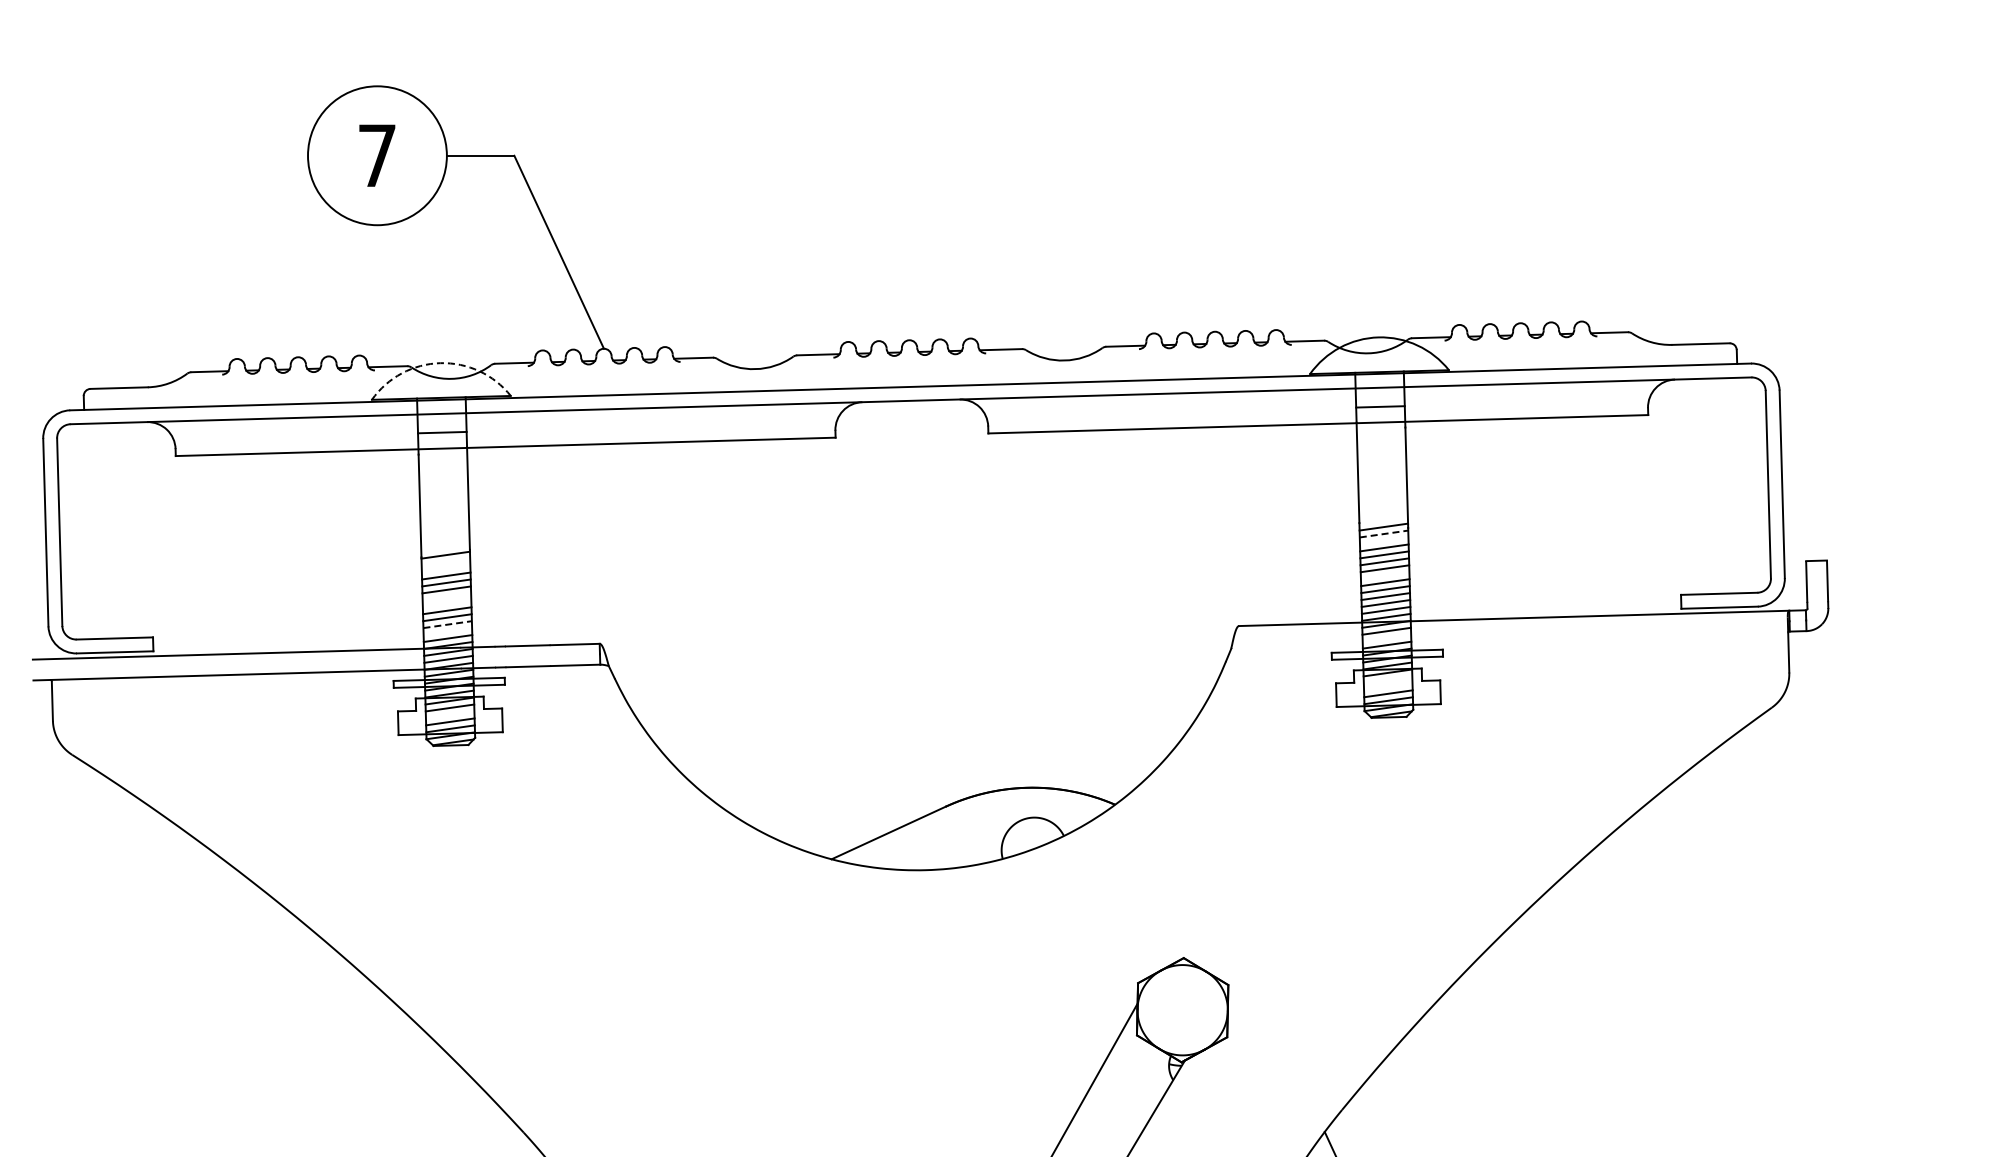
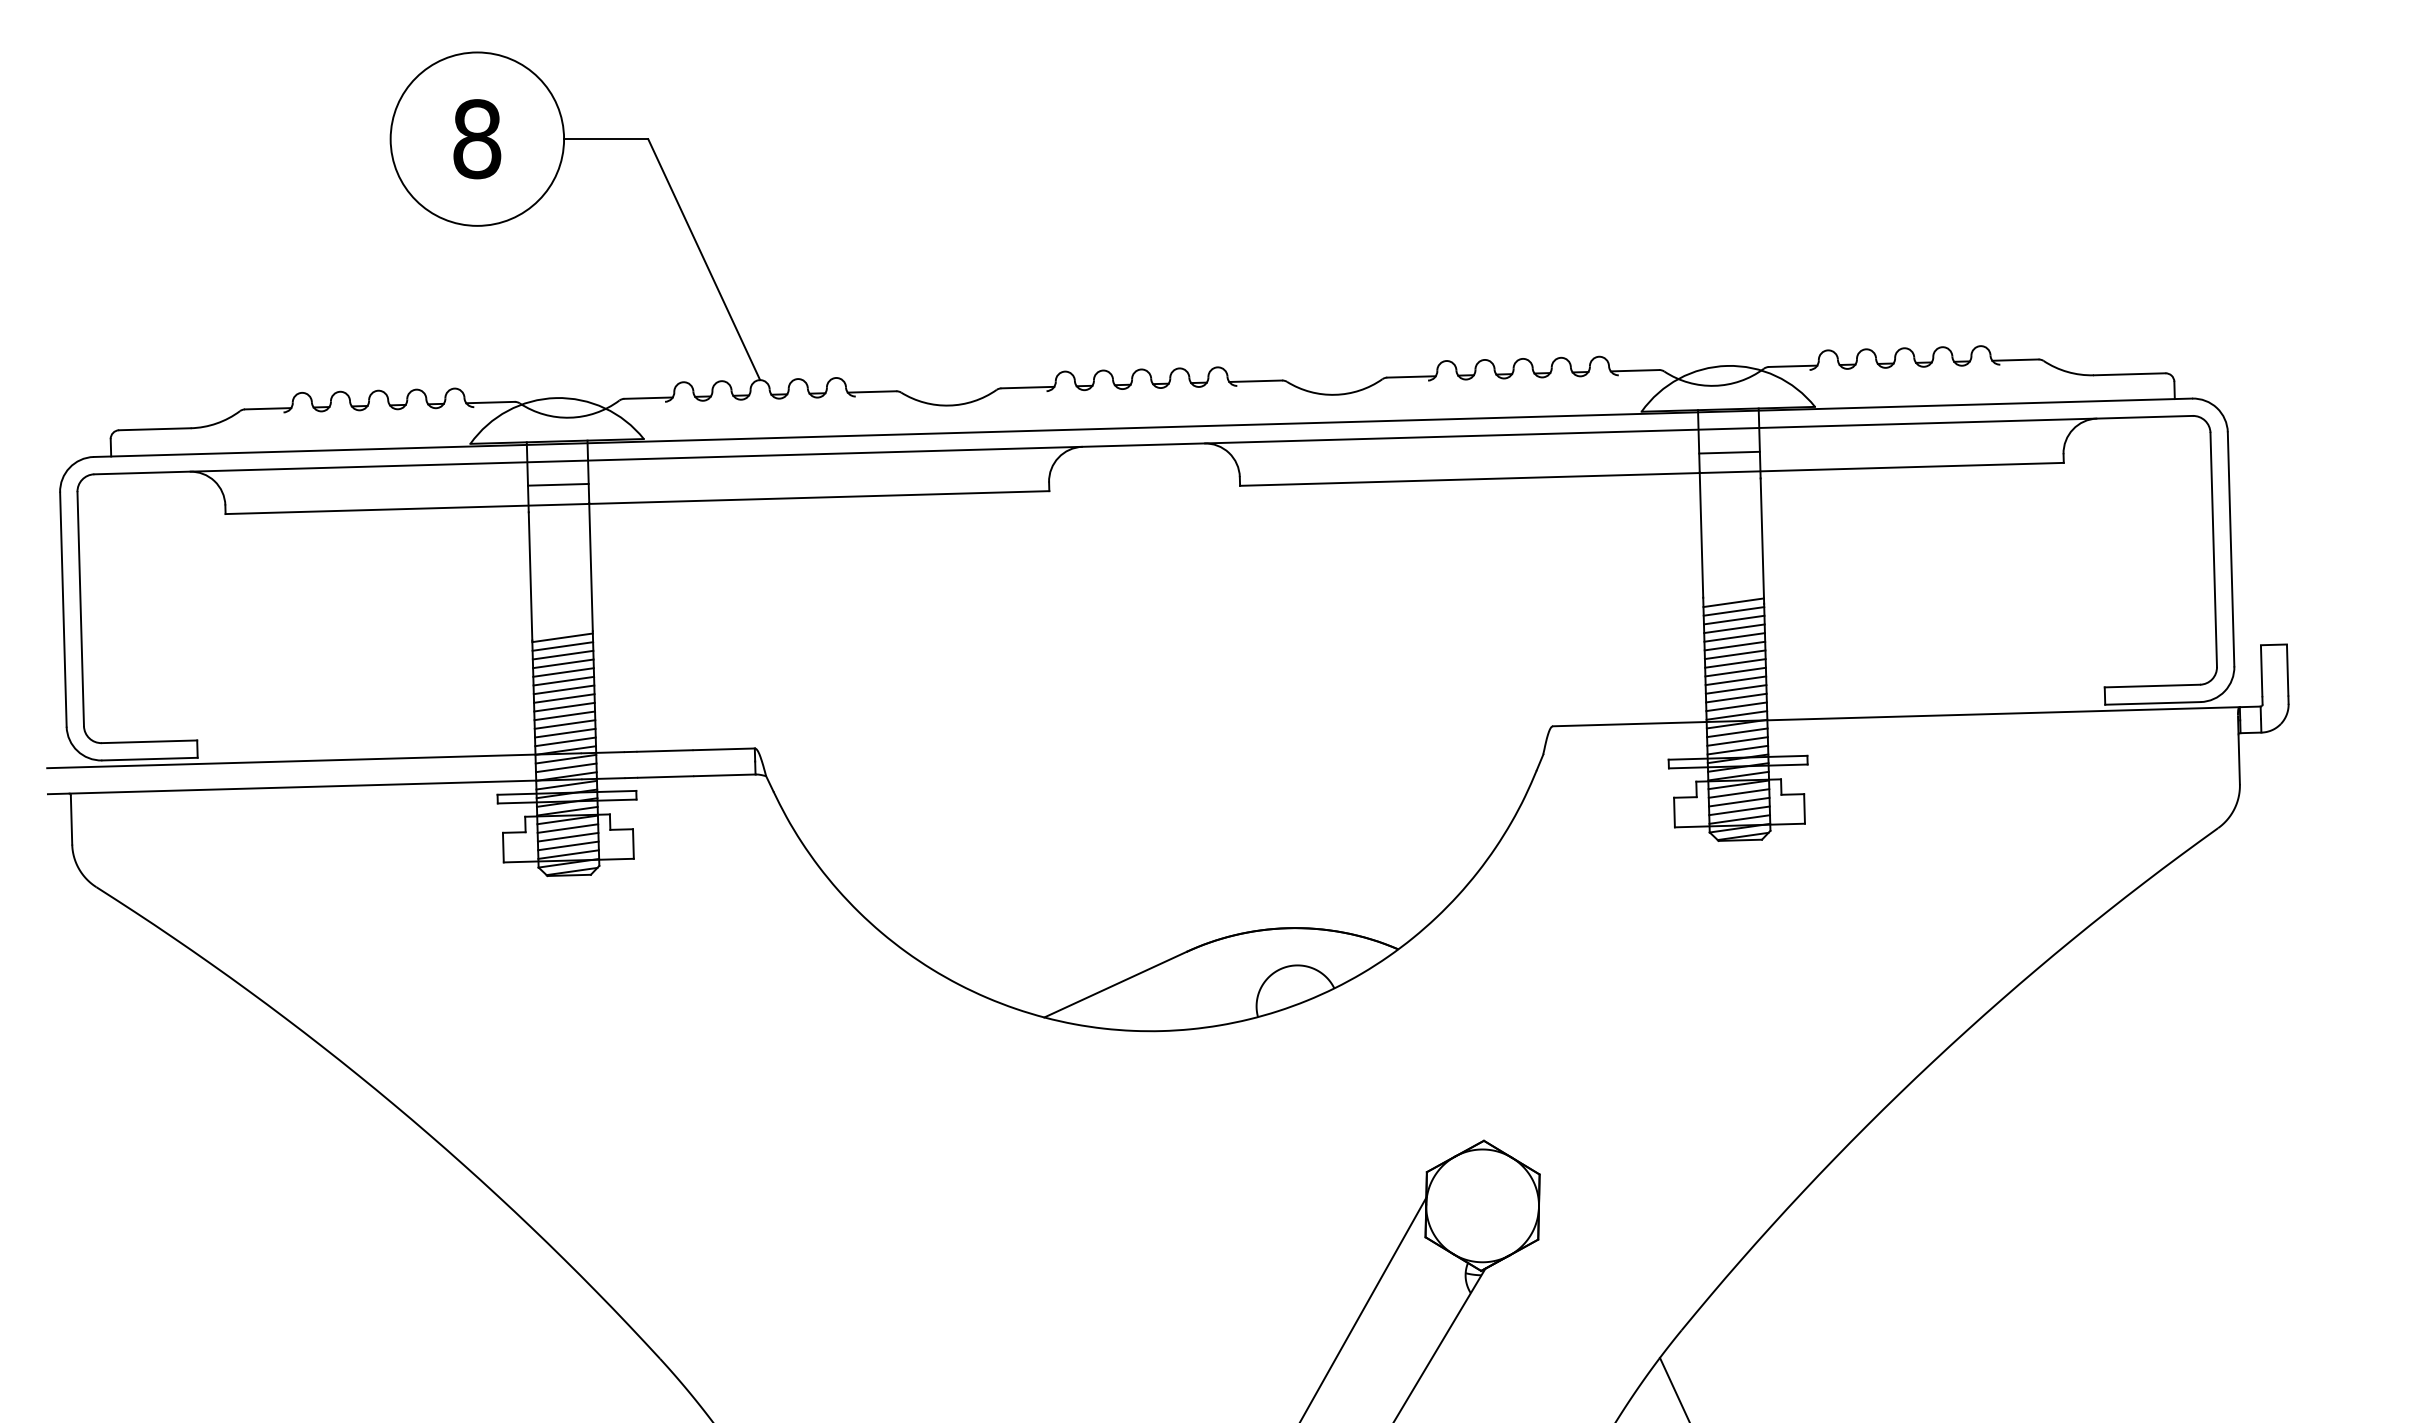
text: (377, 155) -> (477, 138), 7 -> 8
arc: (440, 363) -> (556, 398), dashed -> solid
line: (1384, 533) -> (1734, 610), dashed -> solid
line: (1383, 540) -> (1733, 619), added
line: (445, 561) -> (562, 645), added
line: (445, 568) -> (562, 654), added
line: (1384, 575) -> (1734, 663), added
line: (446, 596) -> (563, 689), added
line: (446, 603) -> (563, 698), added
line: (448, 624) -> (566, 724), dashed -> solid
line: (447, 631) -> (564, 733), added
line: (1386, 637) -> (1737, 740), added
line: (1387, 679) -> (1738, 793), added
line: (1388, 686) -> (1739, 801), added
line: (449, 714) -> (567, 836), added

